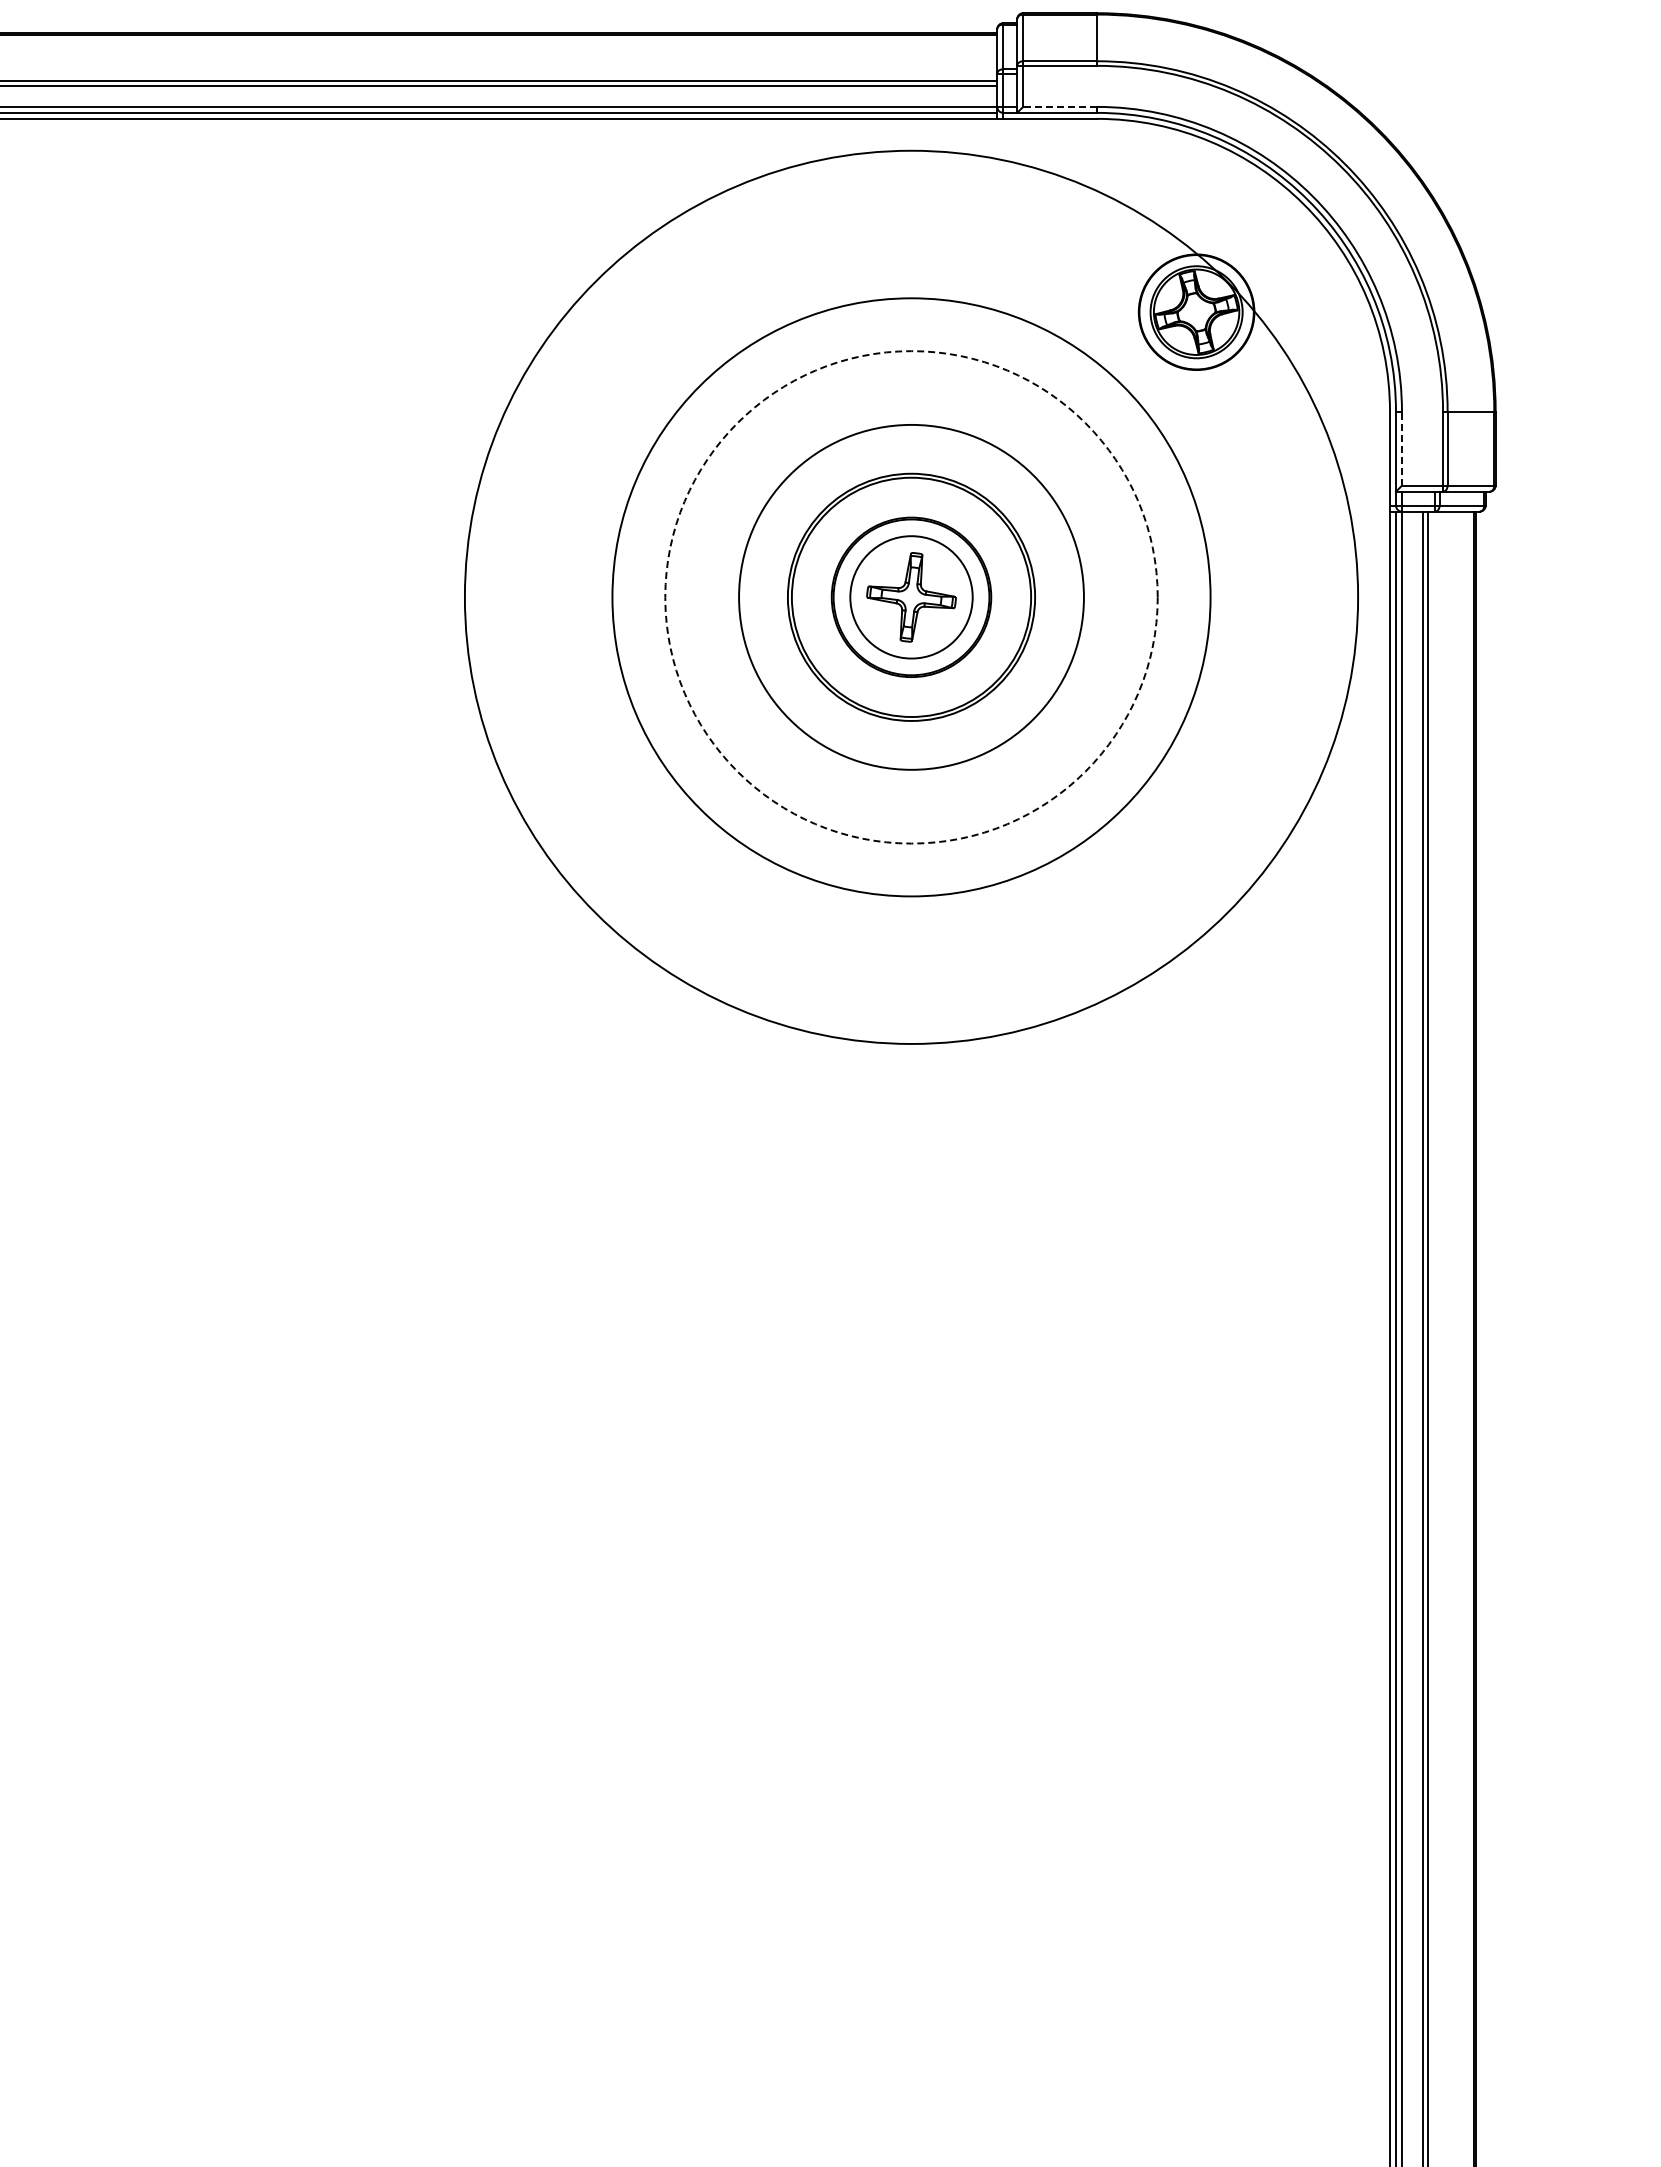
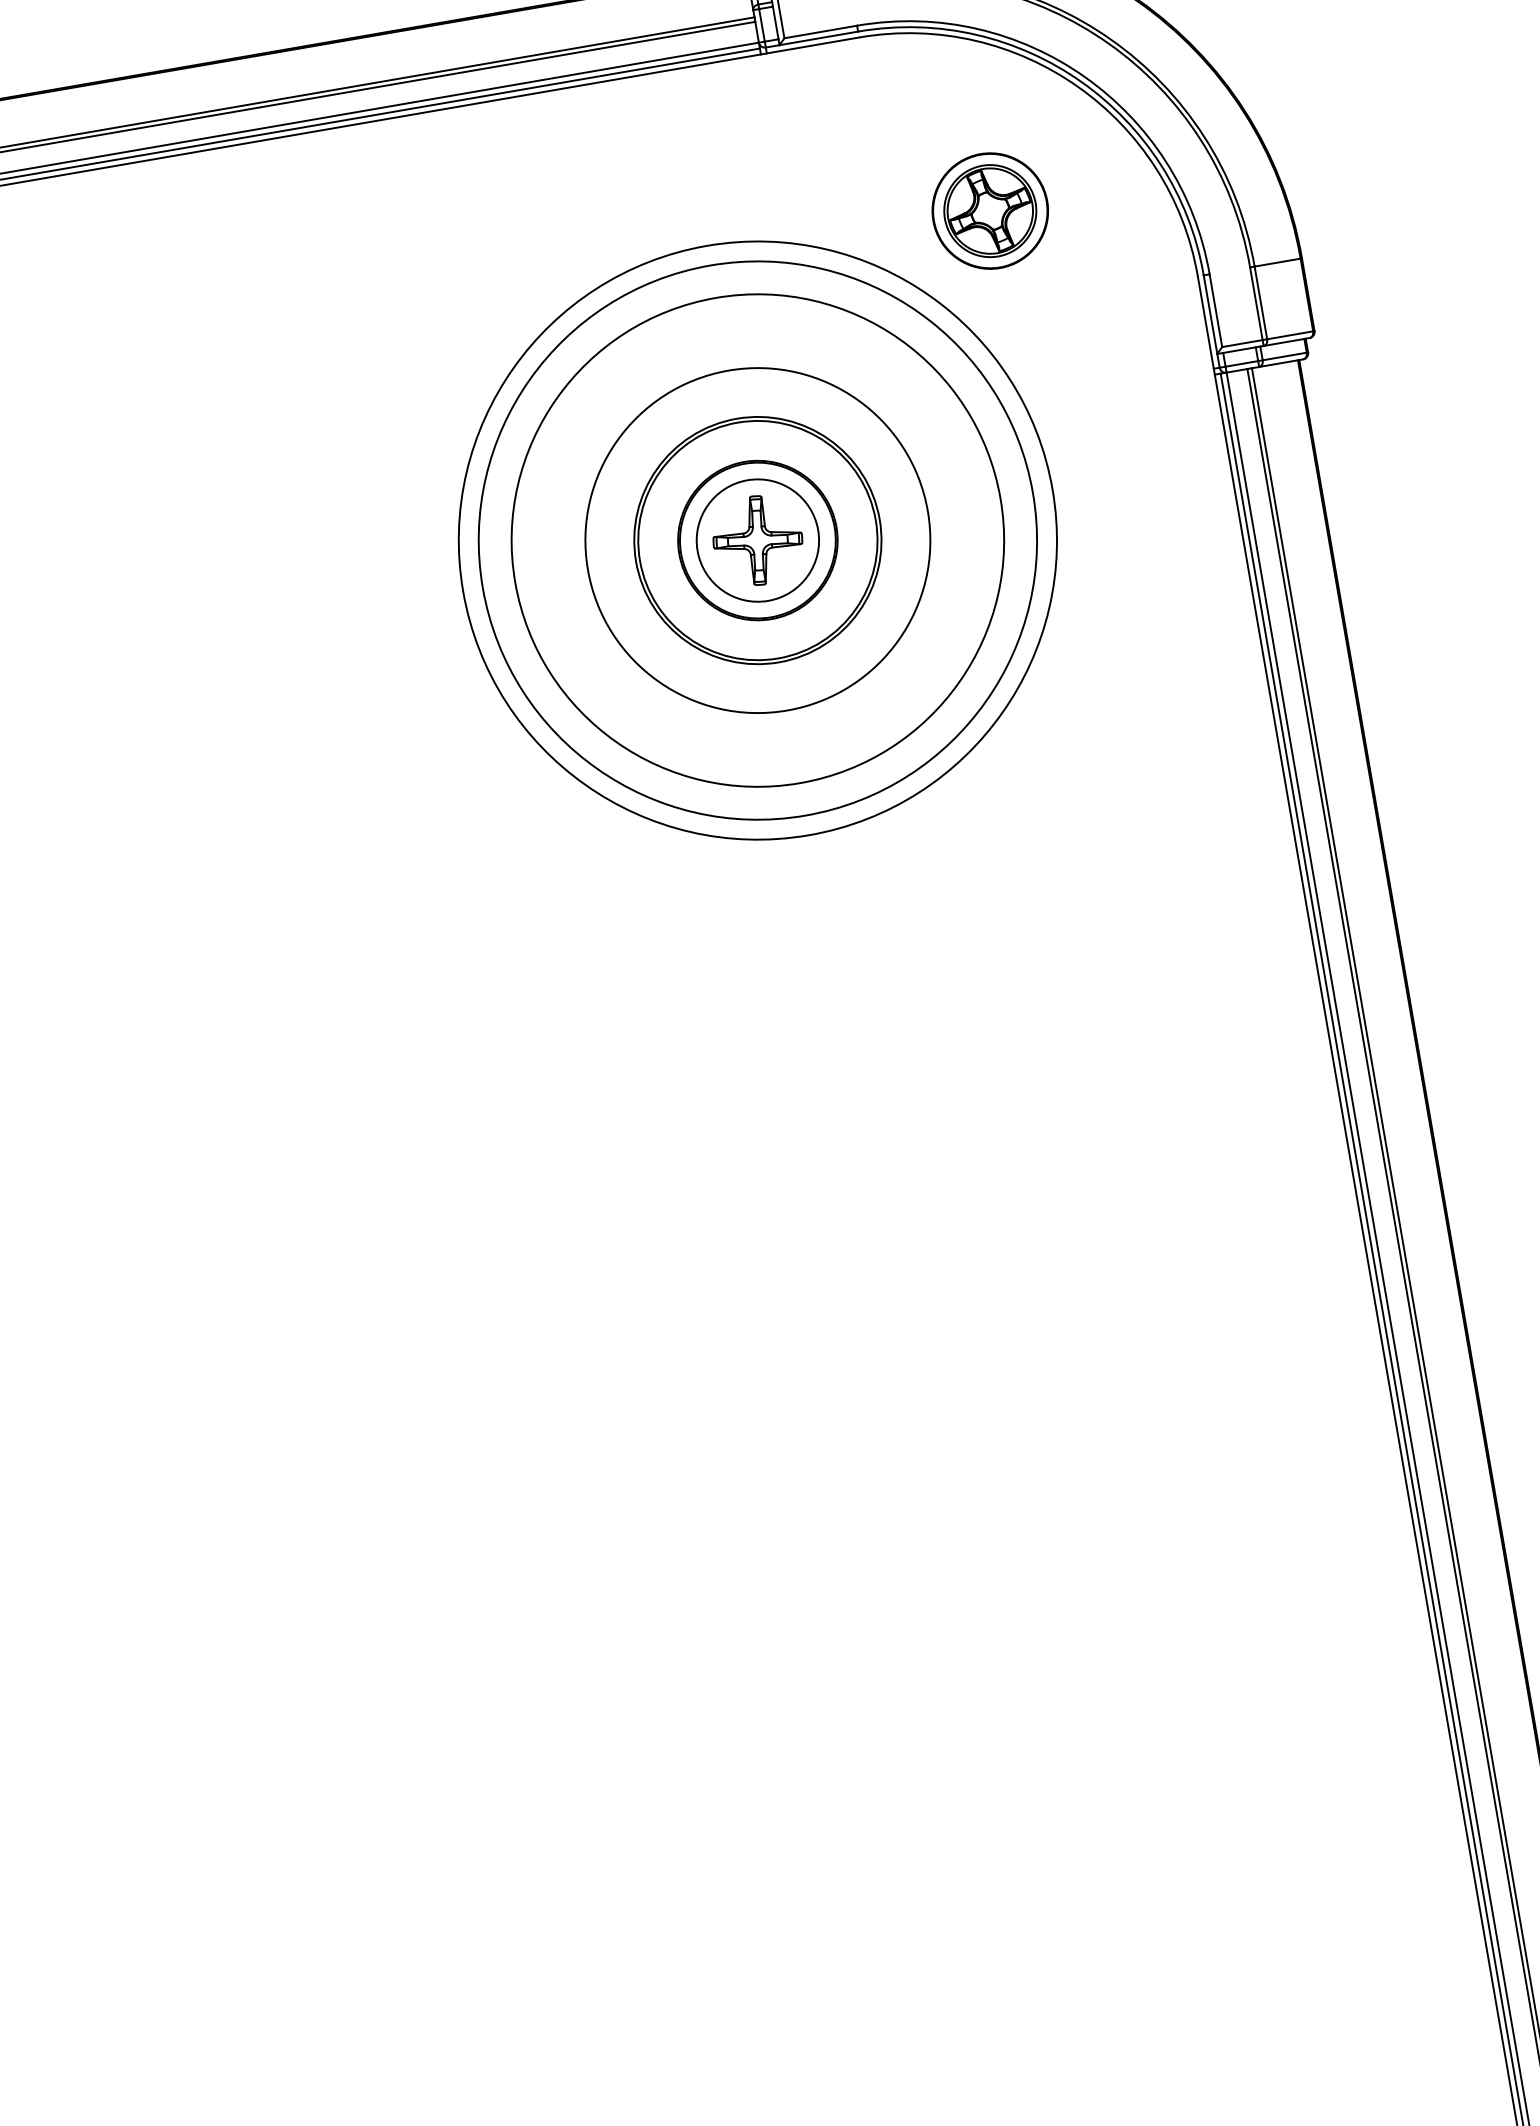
line: (1060, 106) -> (821, 31), dashed -> solid
line: (1401, 448) -> (1215, 310), dashed -> solid
circle: (911, 597) -> (757, 540), dashed -> solid
circle: (911, 597) -> (757, 540), size x0.62

